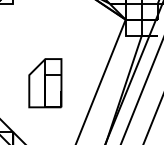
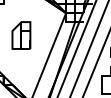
part: (45, 83) -> (21, 35), moved

